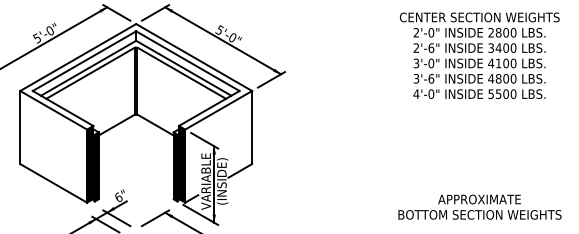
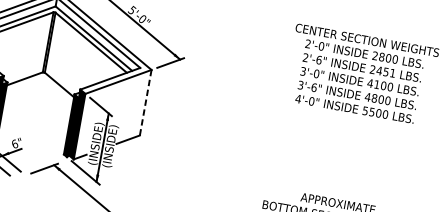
text: (502, 47) -> (382, 70), 3400 -> 2451
line: (252, 127) -> (146, 102), solid -> dashed
text: (206, 181) -> (96, 143), VARIABLE -> (INSIDE)

